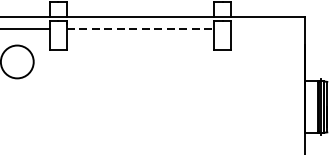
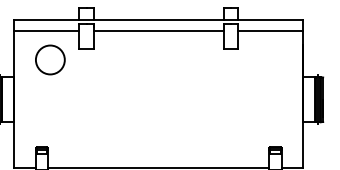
line: (141, 29) -> (159, 31), dashed -> solid
line: (267, 29) -> (270, 31), added

